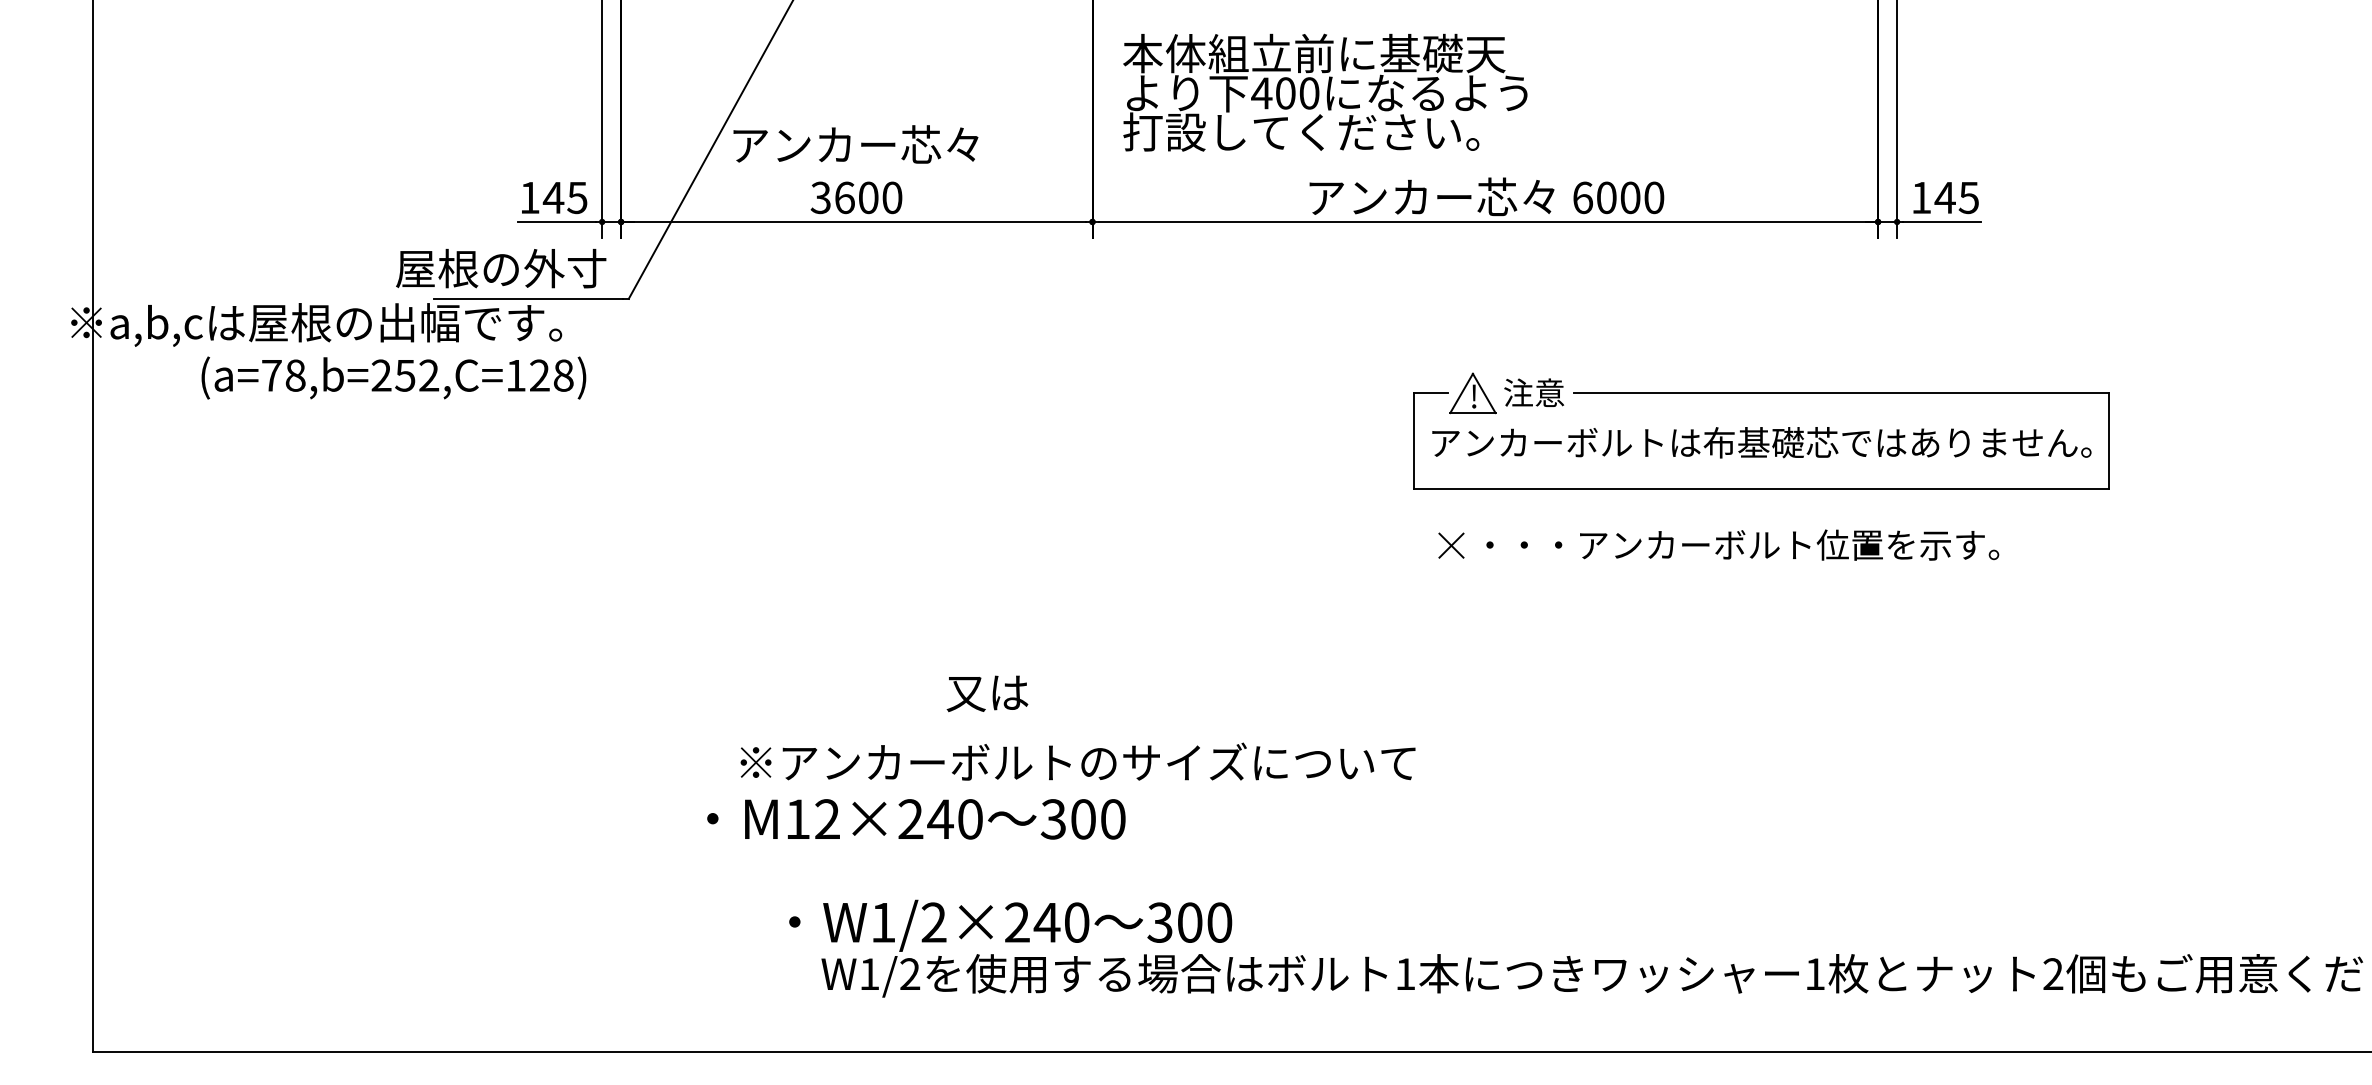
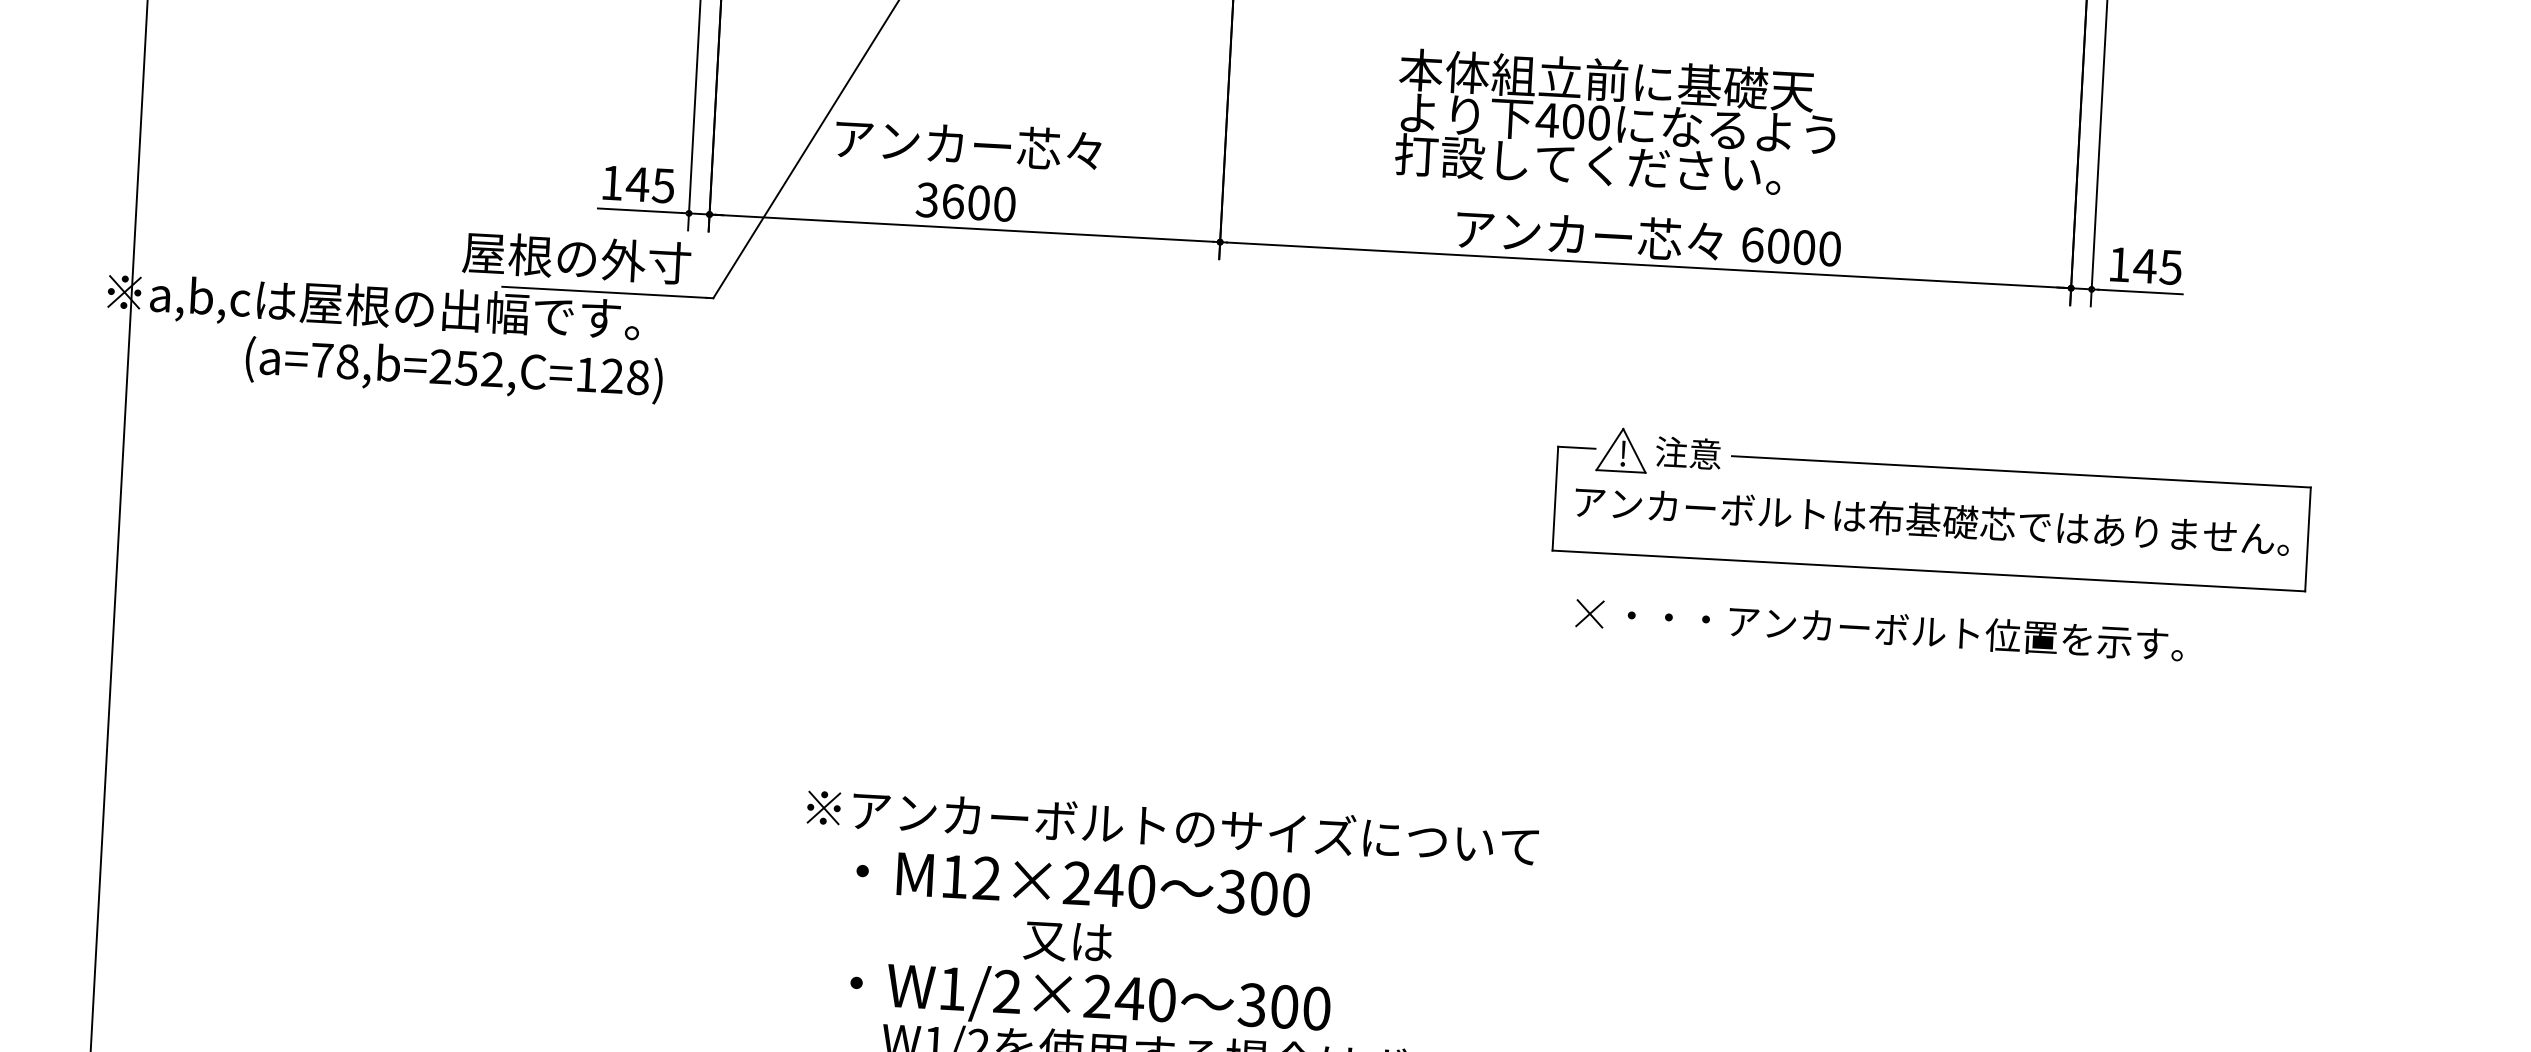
text: (1325, 92) -> (1616, 122), moved
text: (987, 693) -> (1068, 941), moved
text: (916, 819) -> (1083, 883), moved

